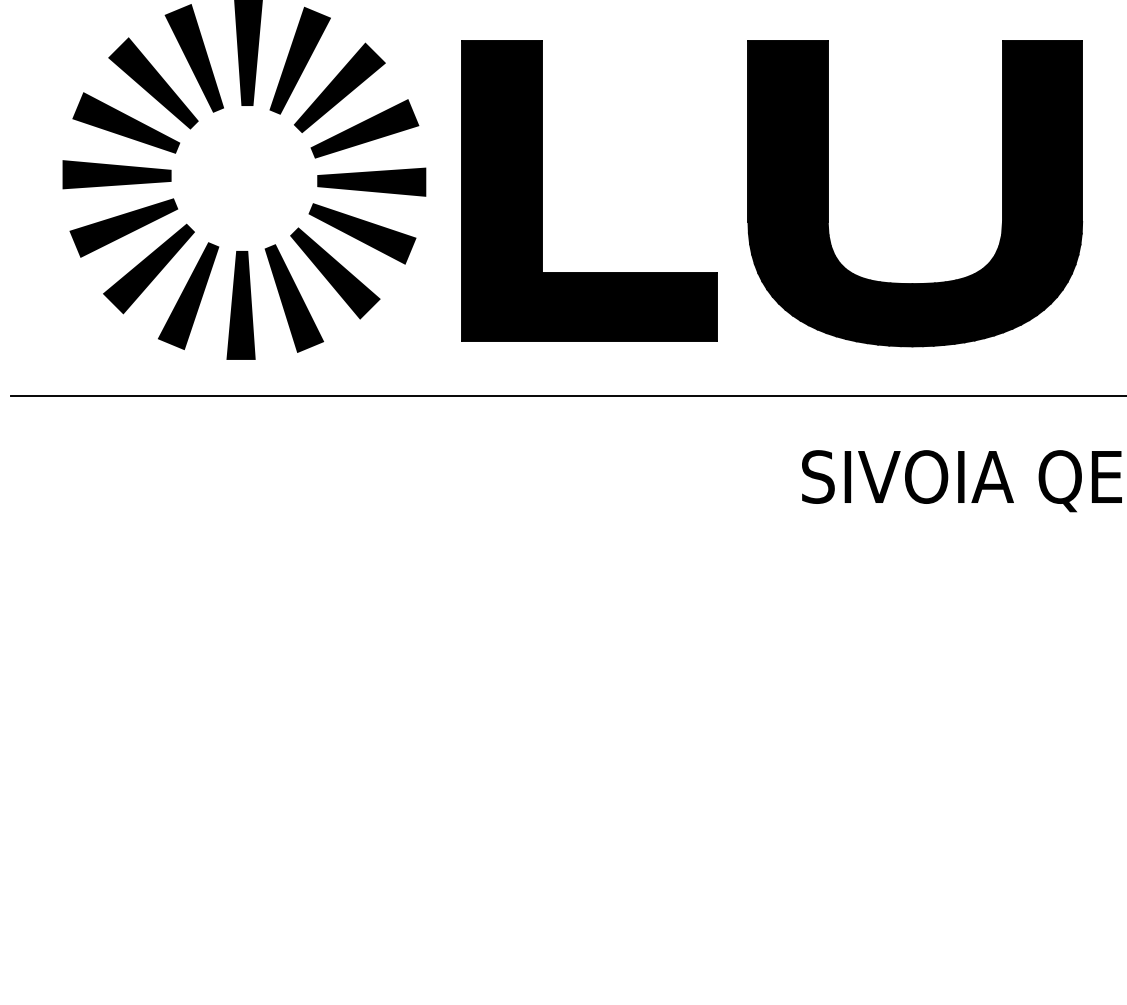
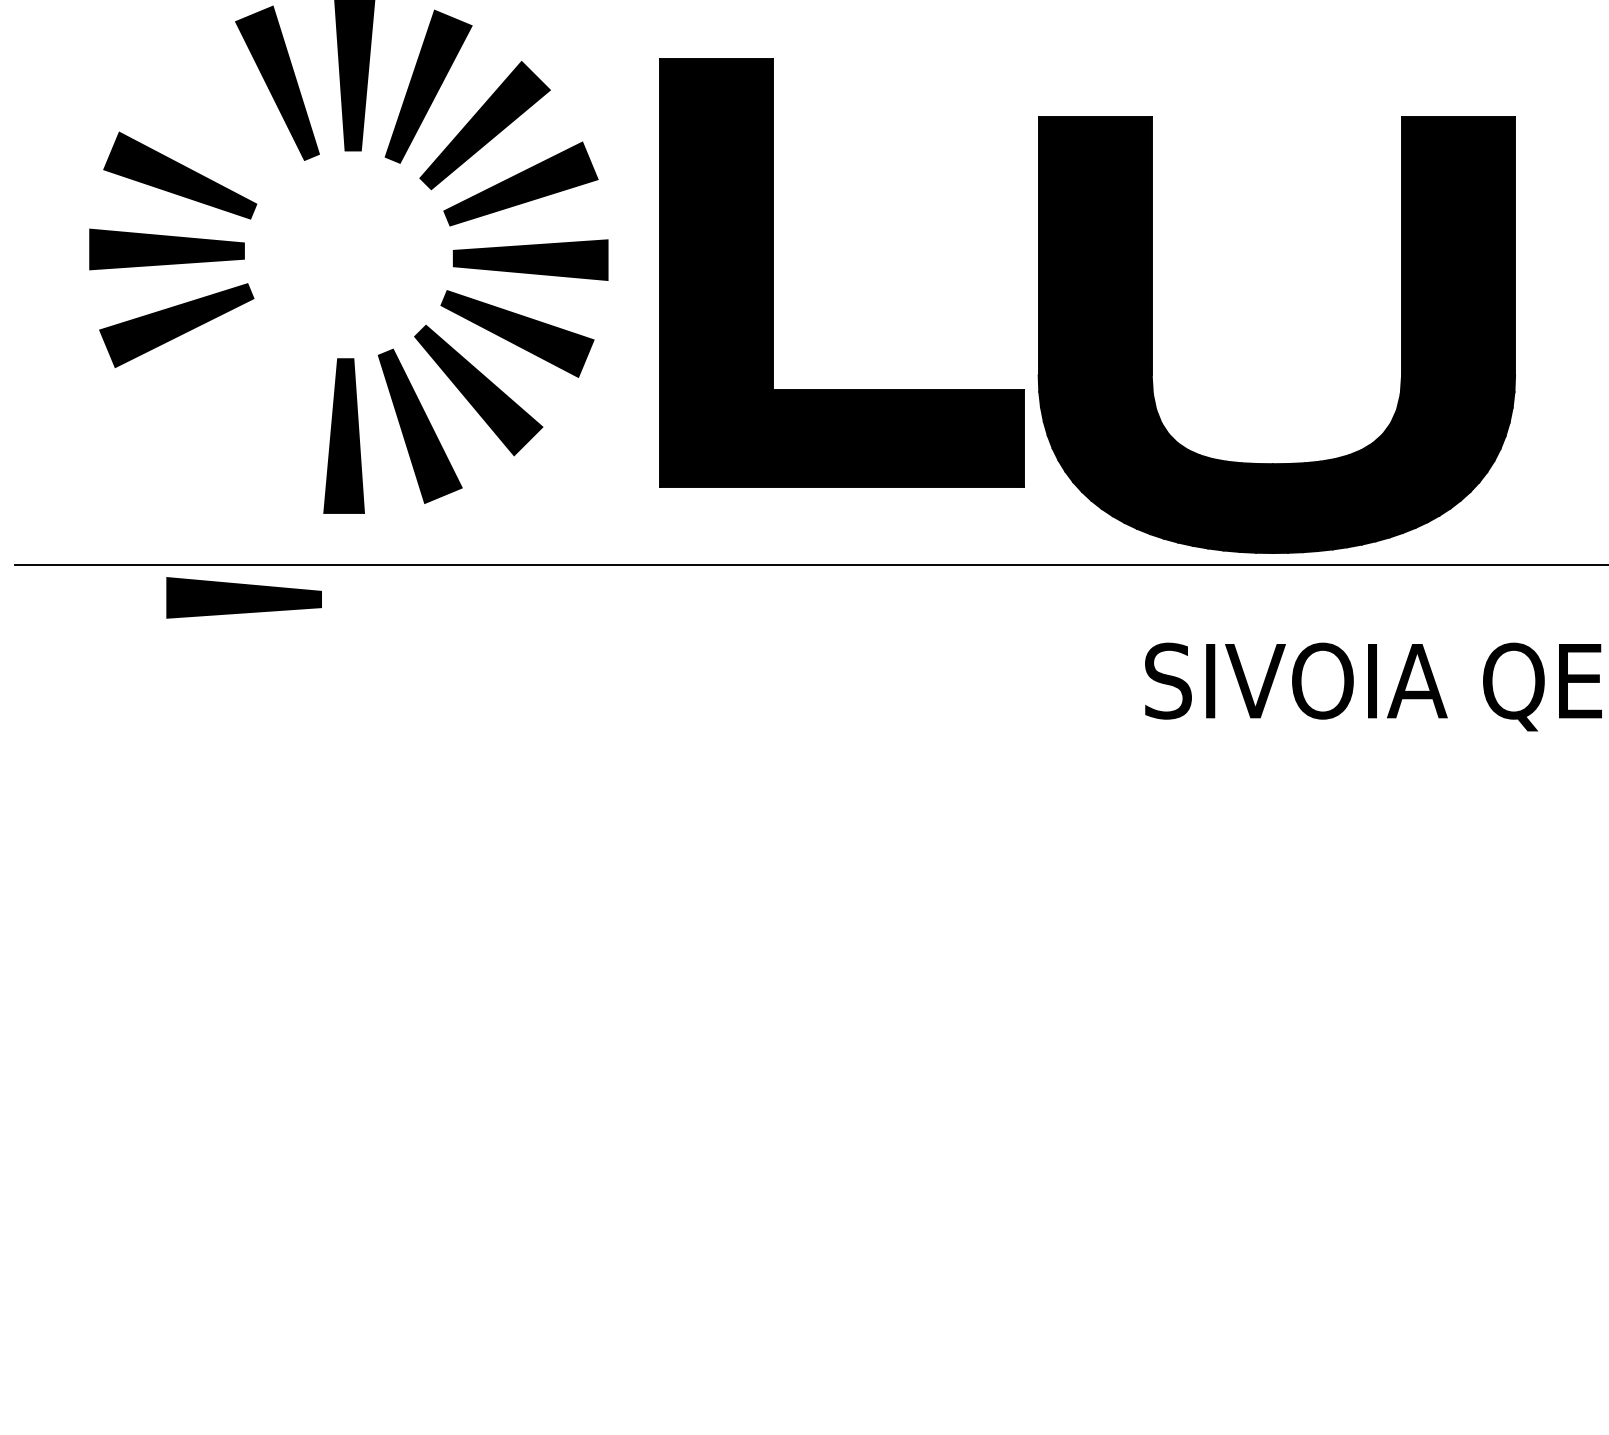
fill: (153, 83) -> (219, 119), removed
part: (828, 193) -> (1152, 334), moved
fill: (148, 268) -> (211, 383), removed
fill: (188, 296) -> (269, 423), removed
part: (170, 418) -> (243, 597), added

